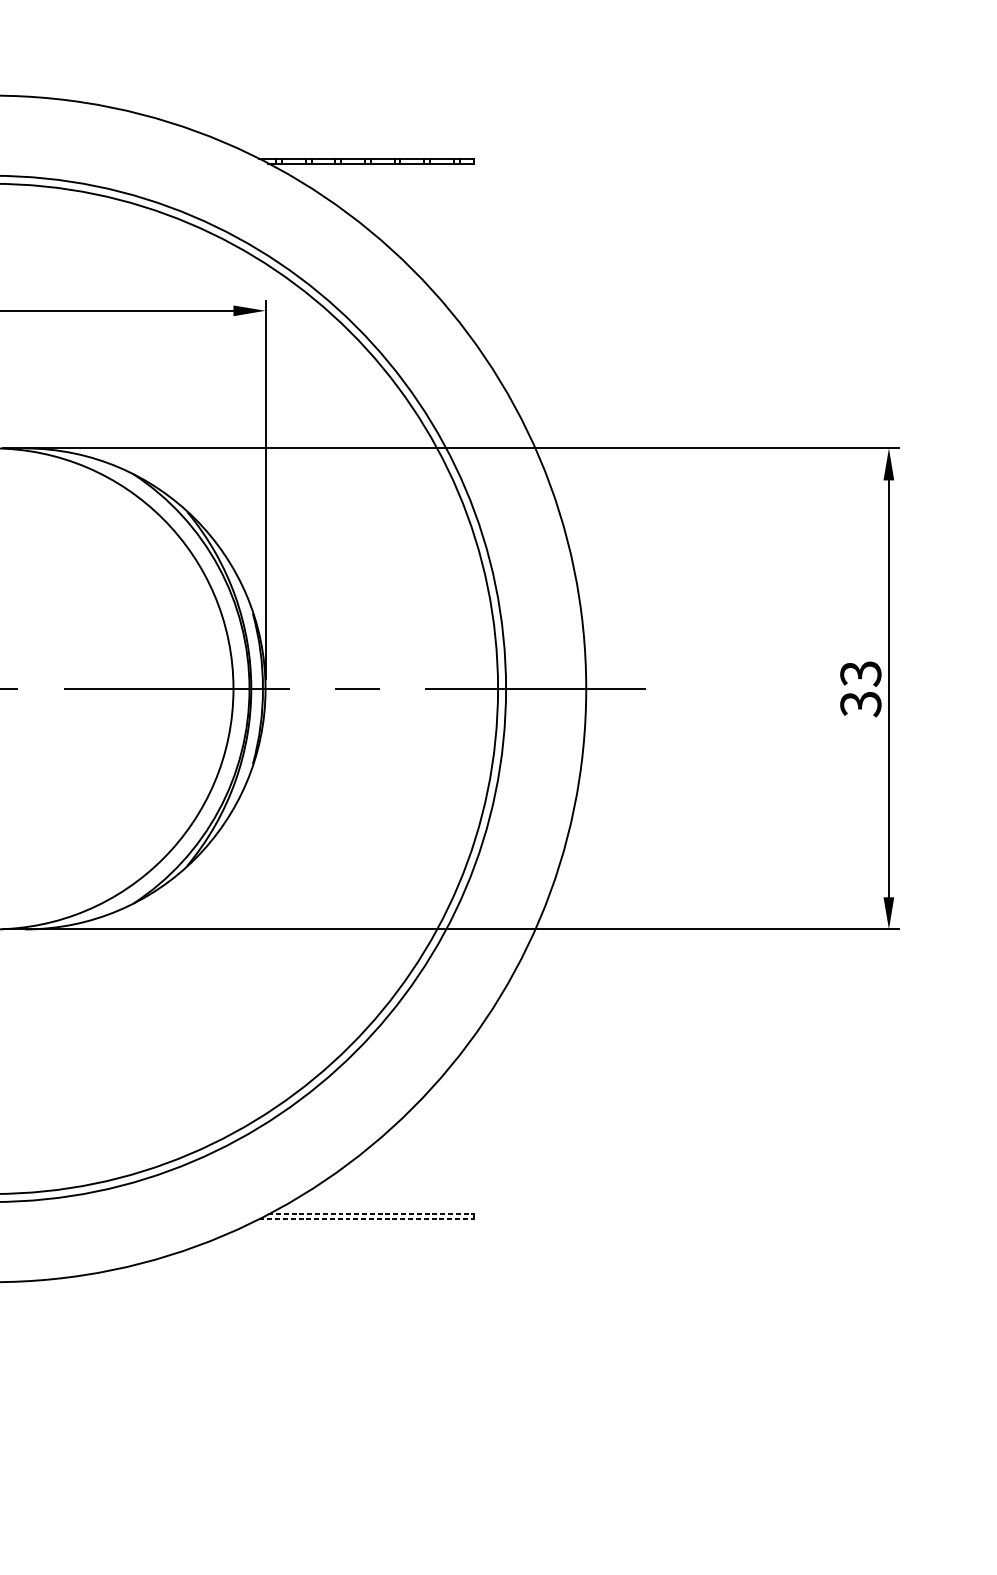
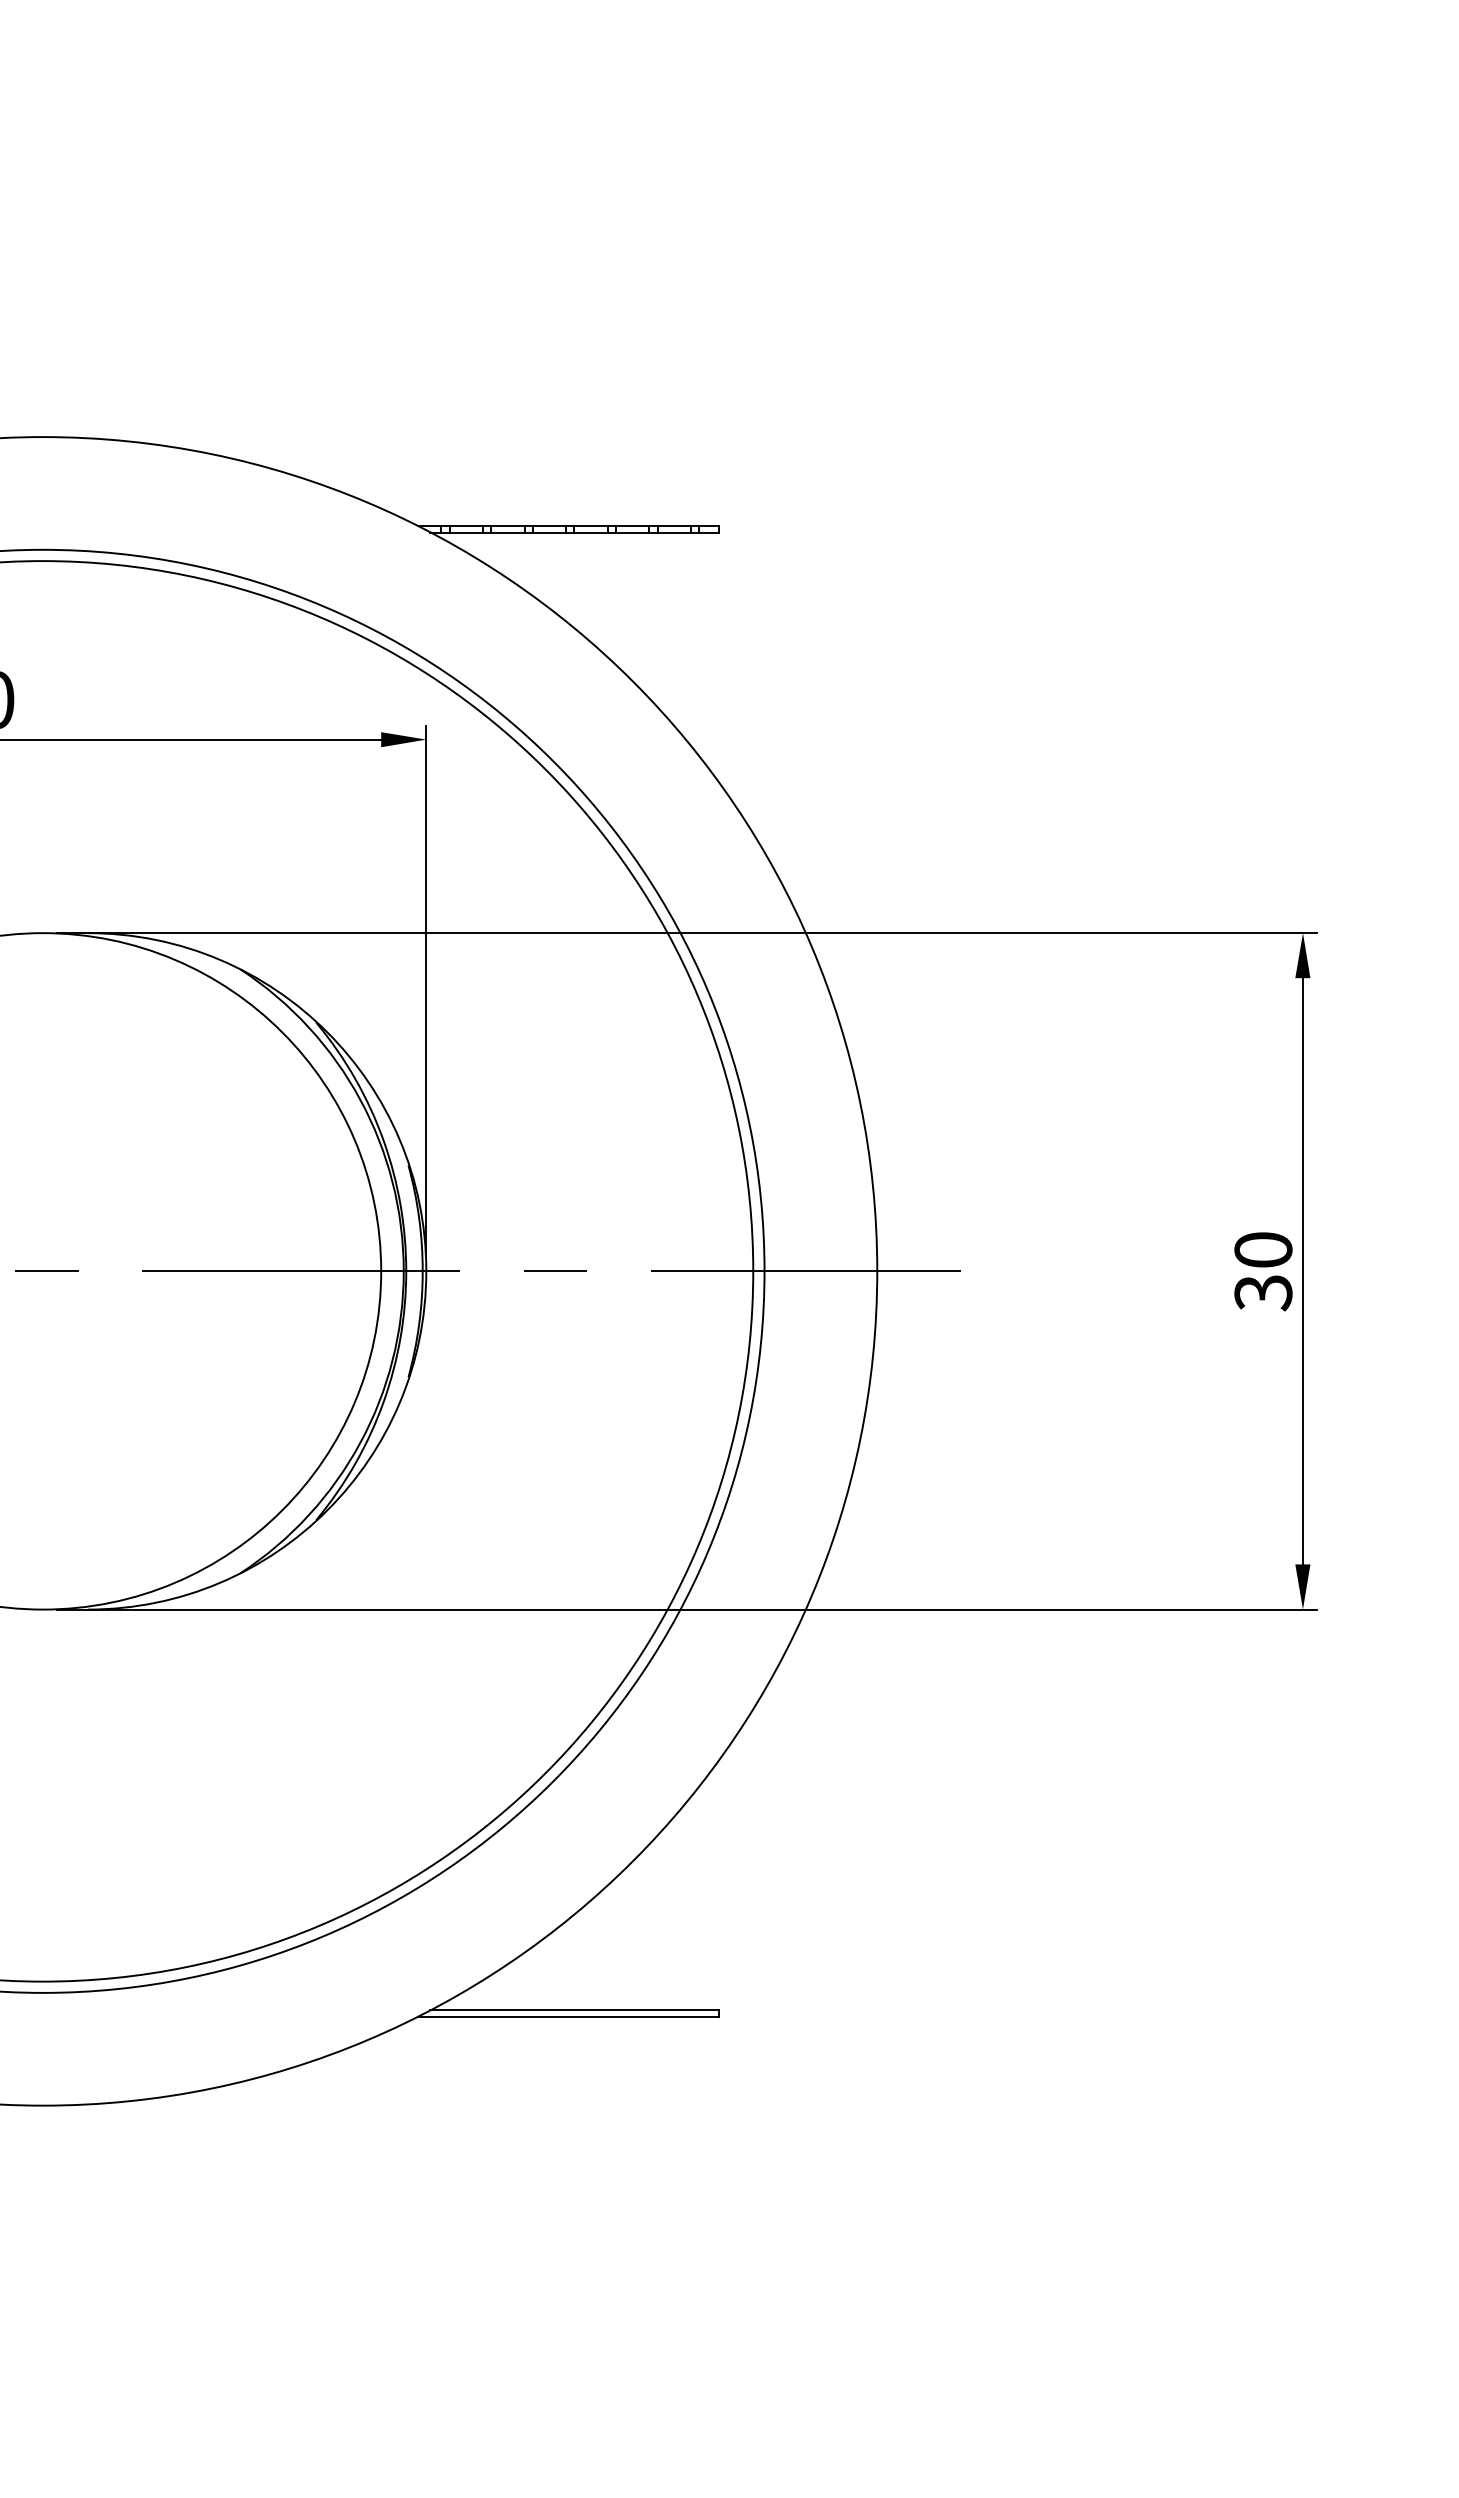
text: (860, 674) -> (1263, 1250), 33 -> 30
line: (370, 1213) -> (574, 2009), dashed -> solid
line: (366, 1218) -> (568, 2016), dashed -> solid

